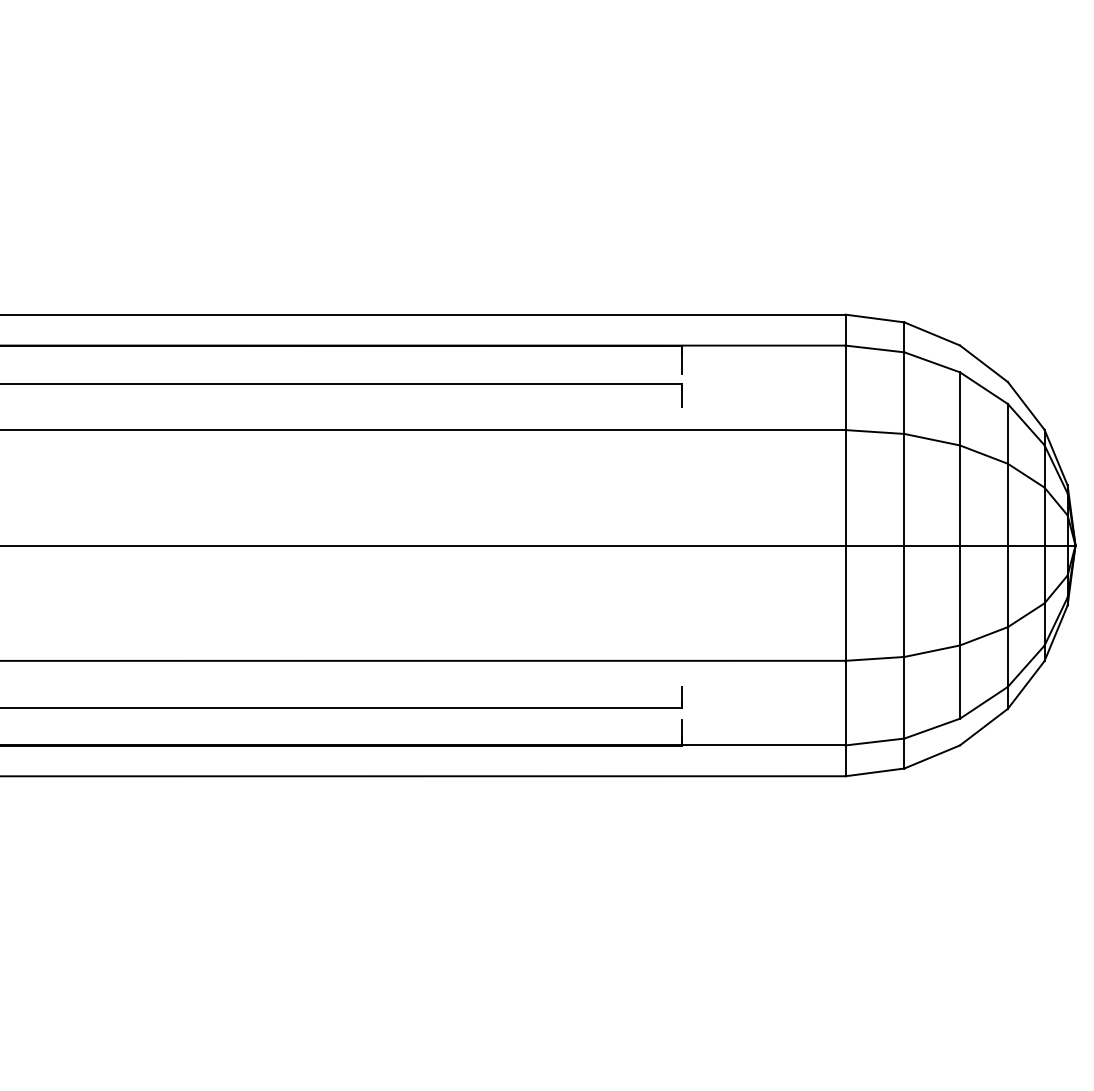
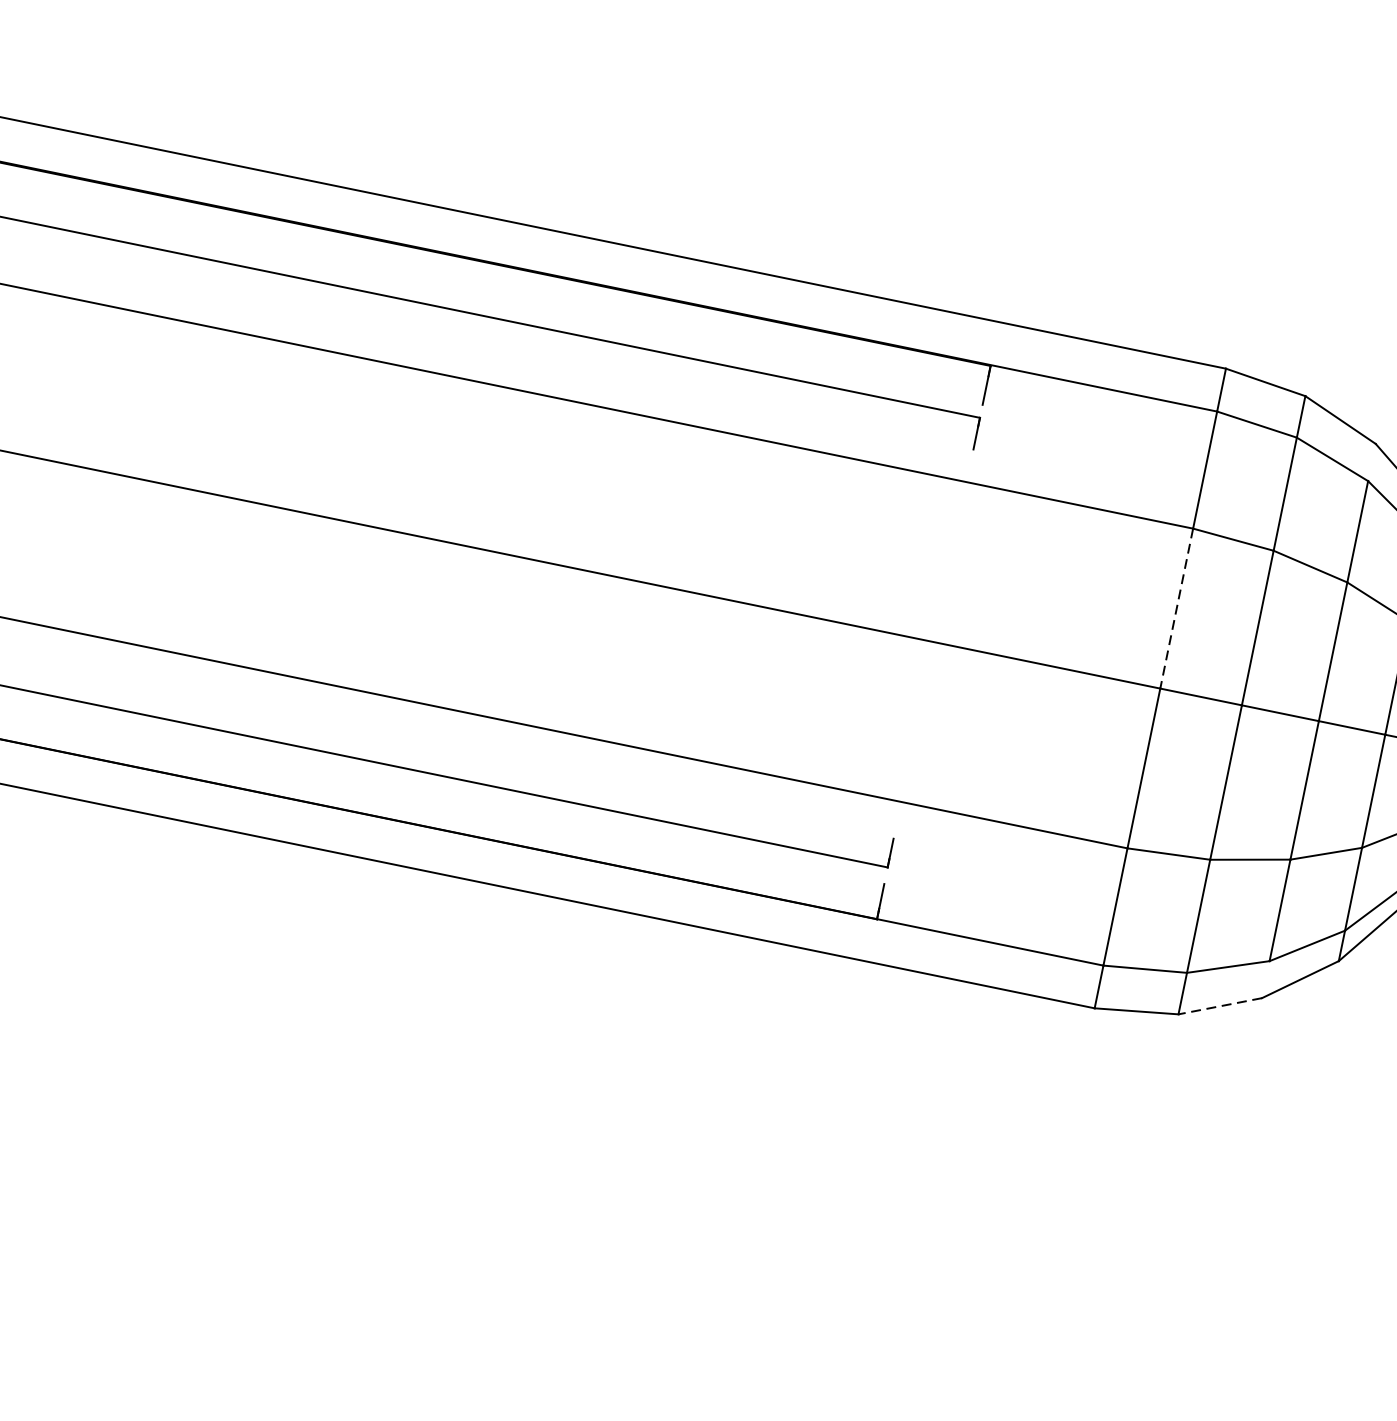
line: (845, 487) -> (1176, 608), solid -> dashed
line: (931, 757) -> (1219, 1006), solid -> dashed

